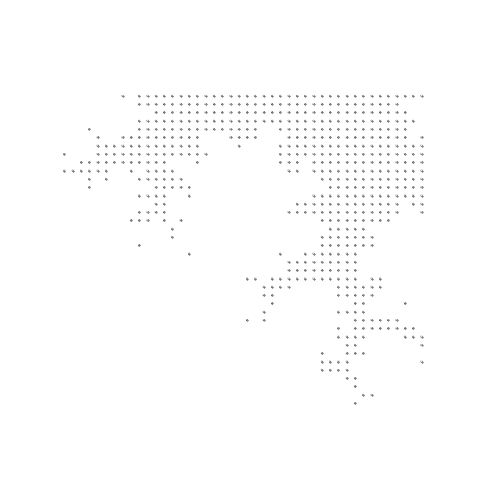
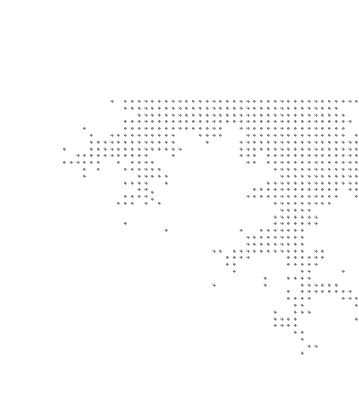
part: (172, 233) -> (152, 195), moved
part: (263, 316) -> (264, 281), moved

